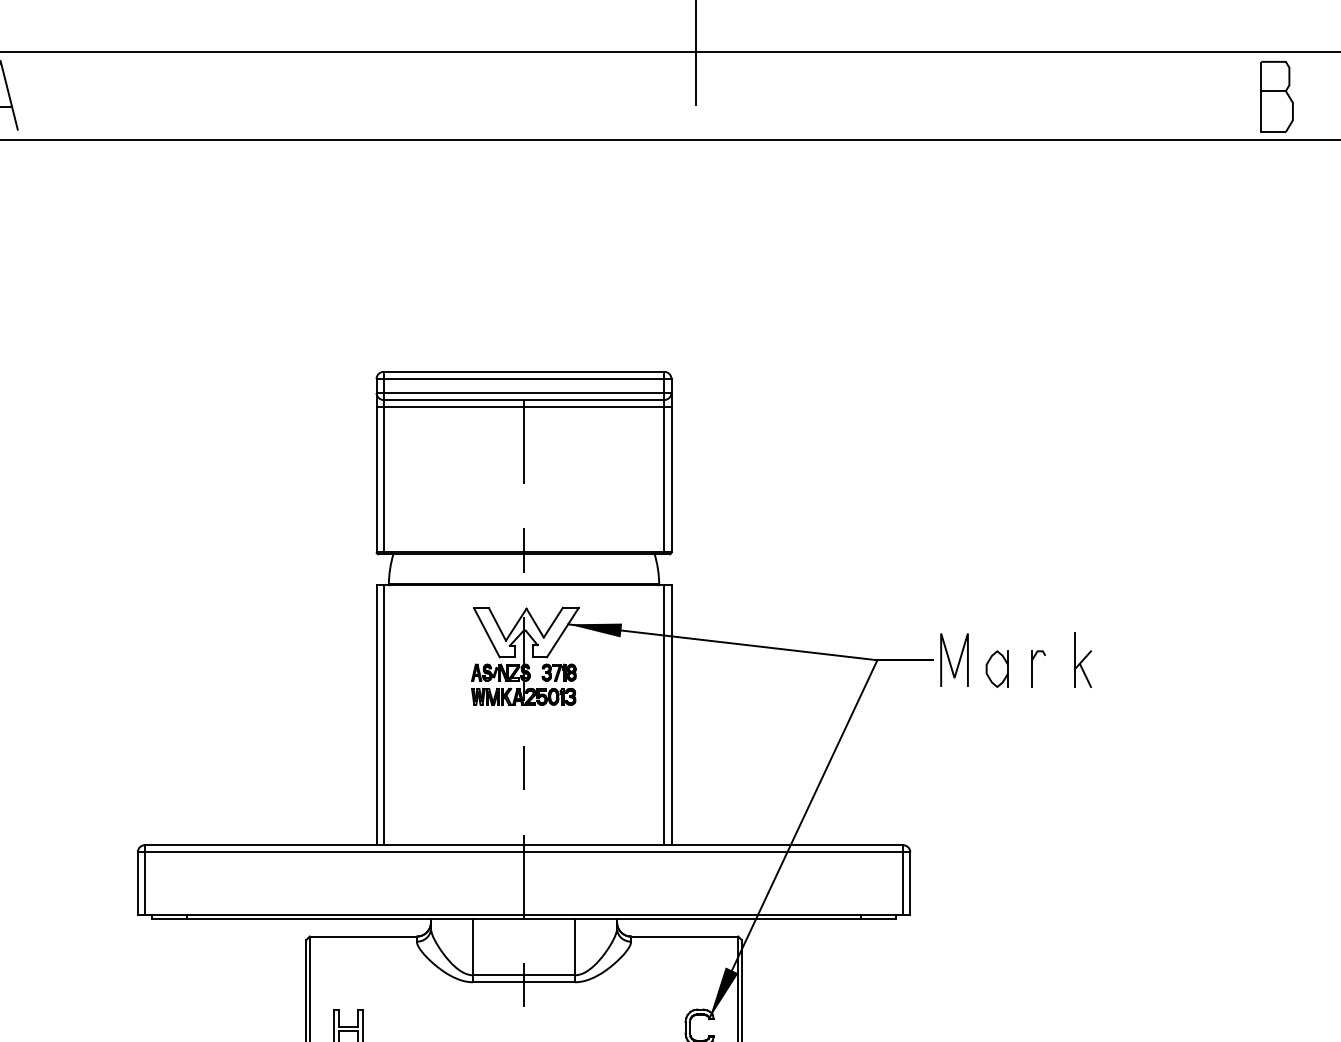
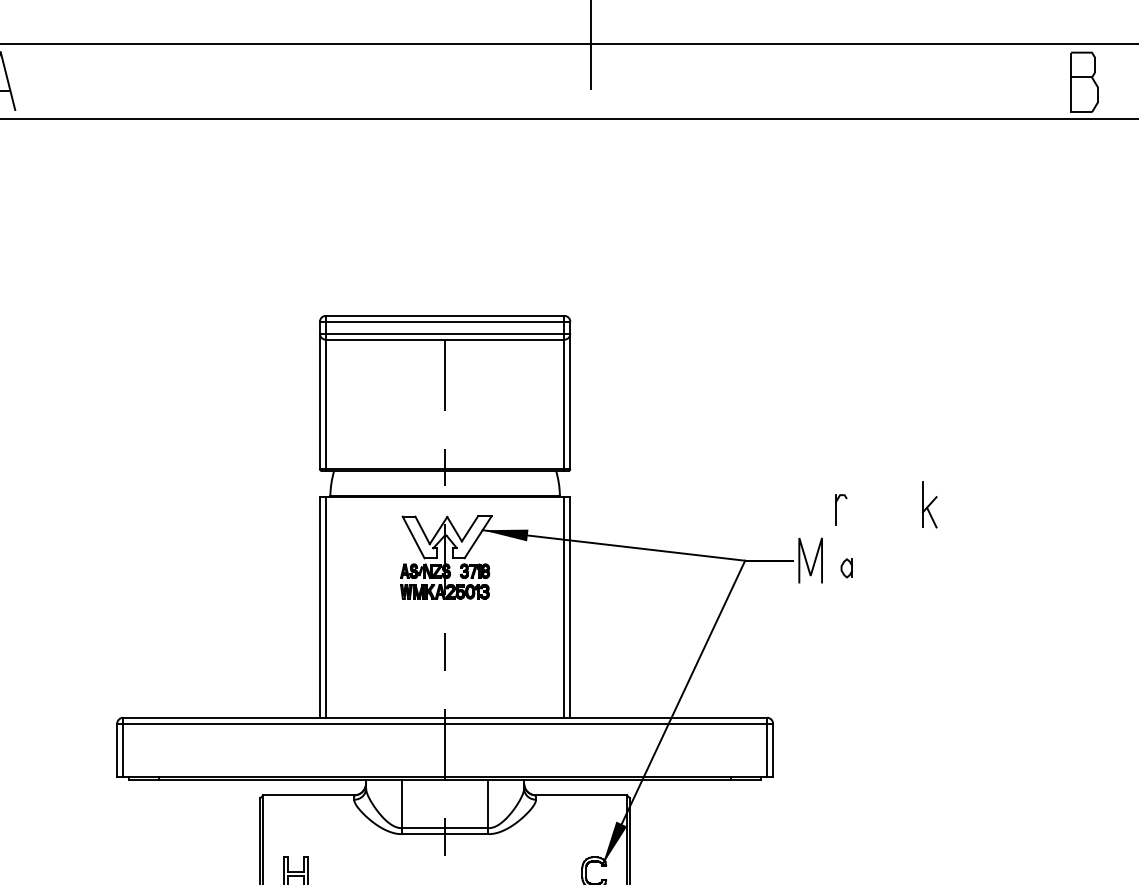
line: (523, 406) -> (444, 345), removed
part: (1082, 659) -> (929, 504), moved
part: (1039, 668) -> (841, 509), moved
part: (996, 669) -> (846, 568), size x0.6

